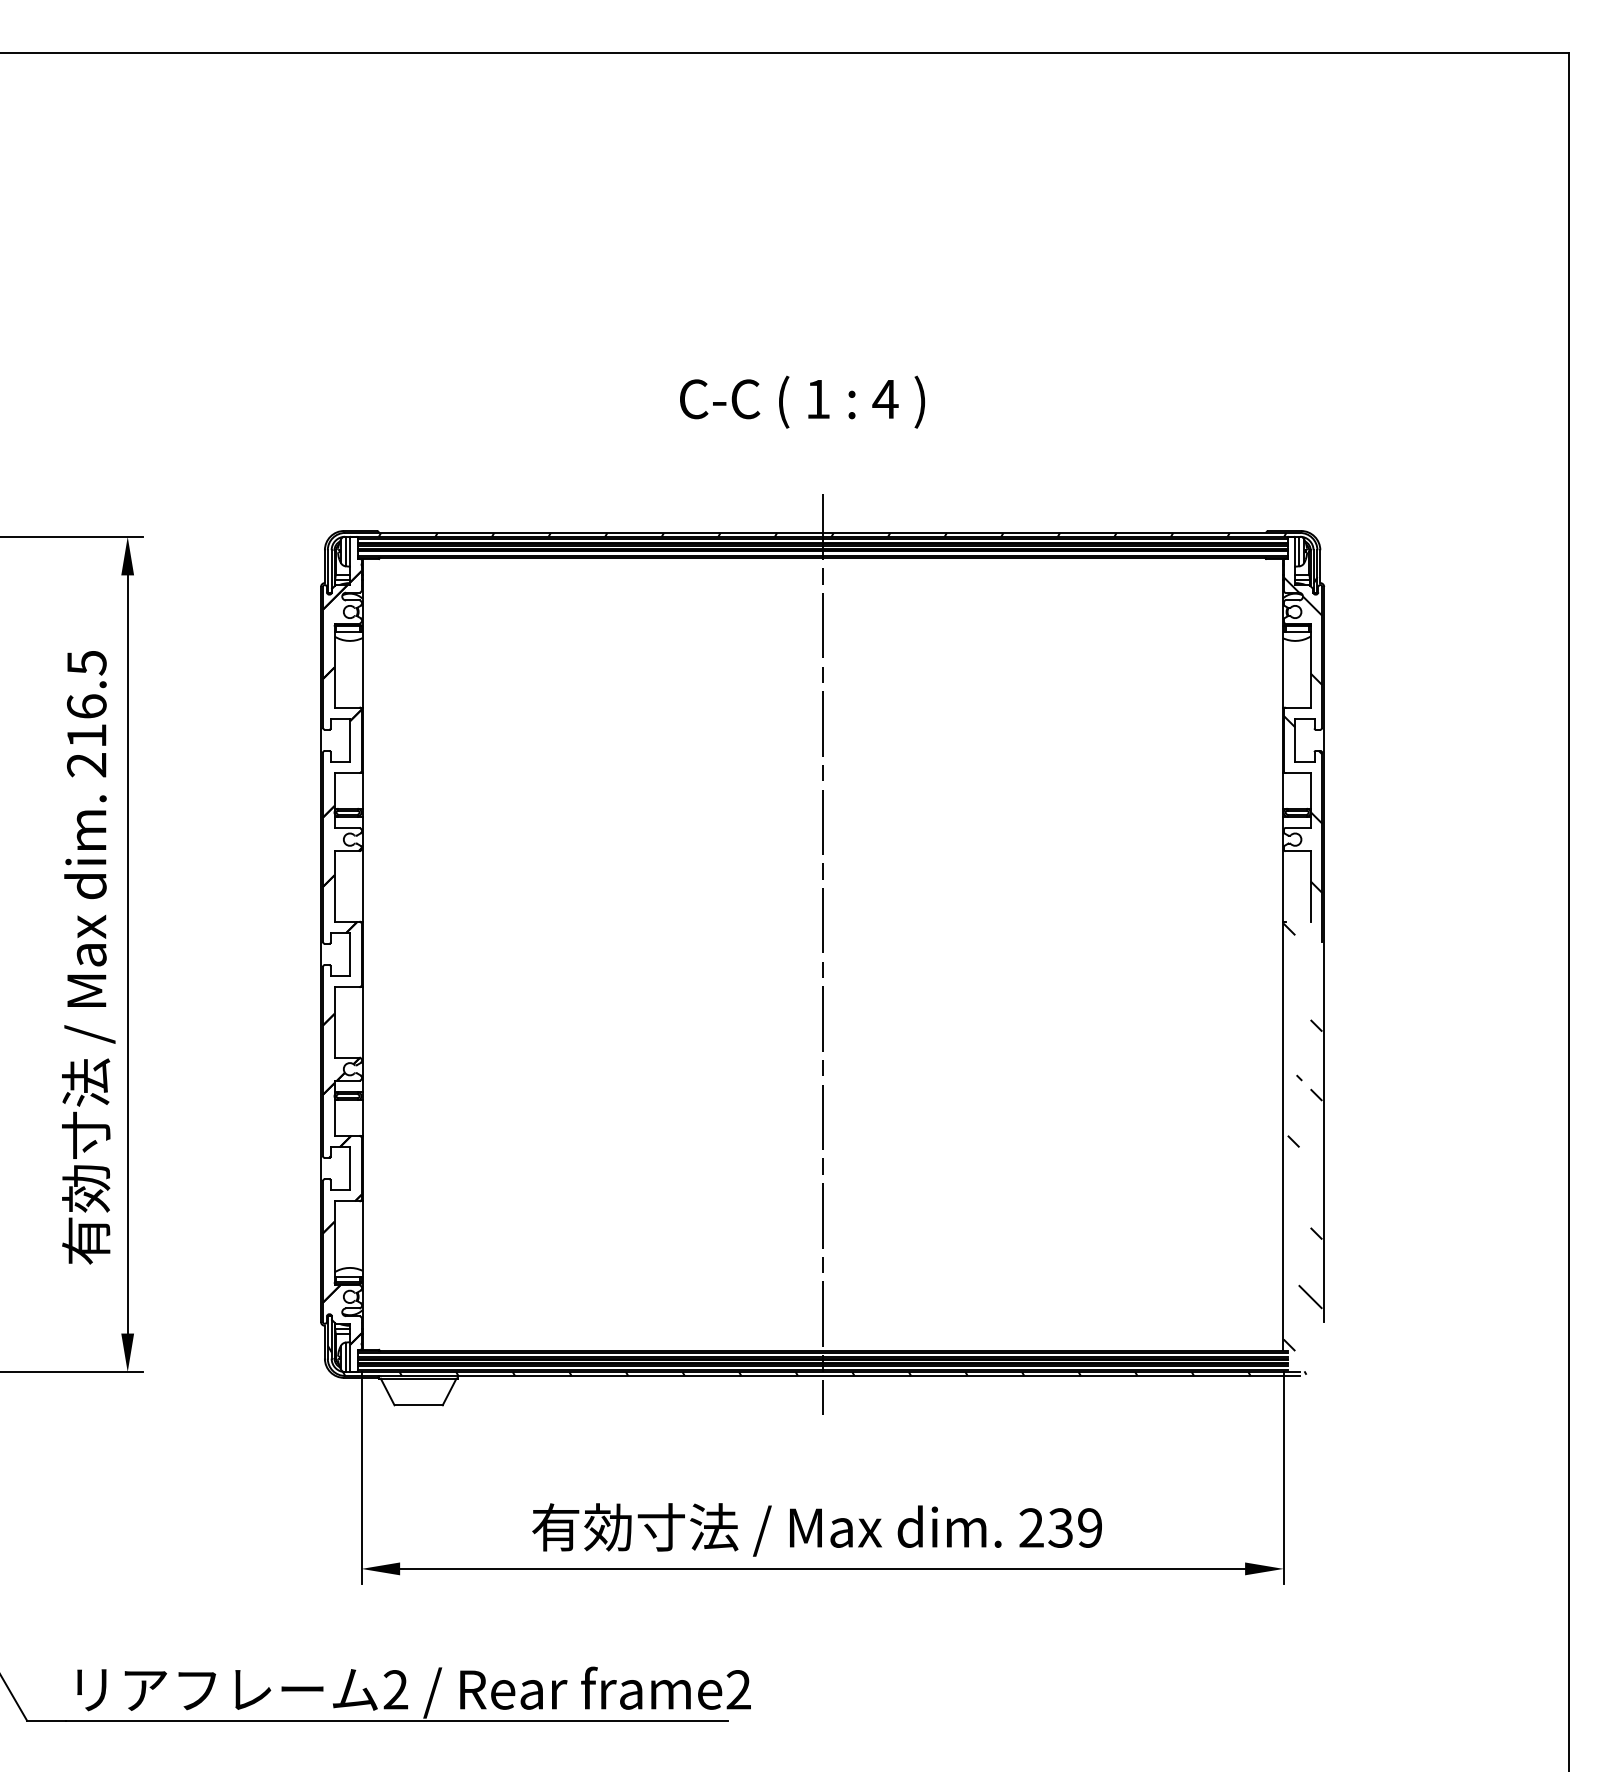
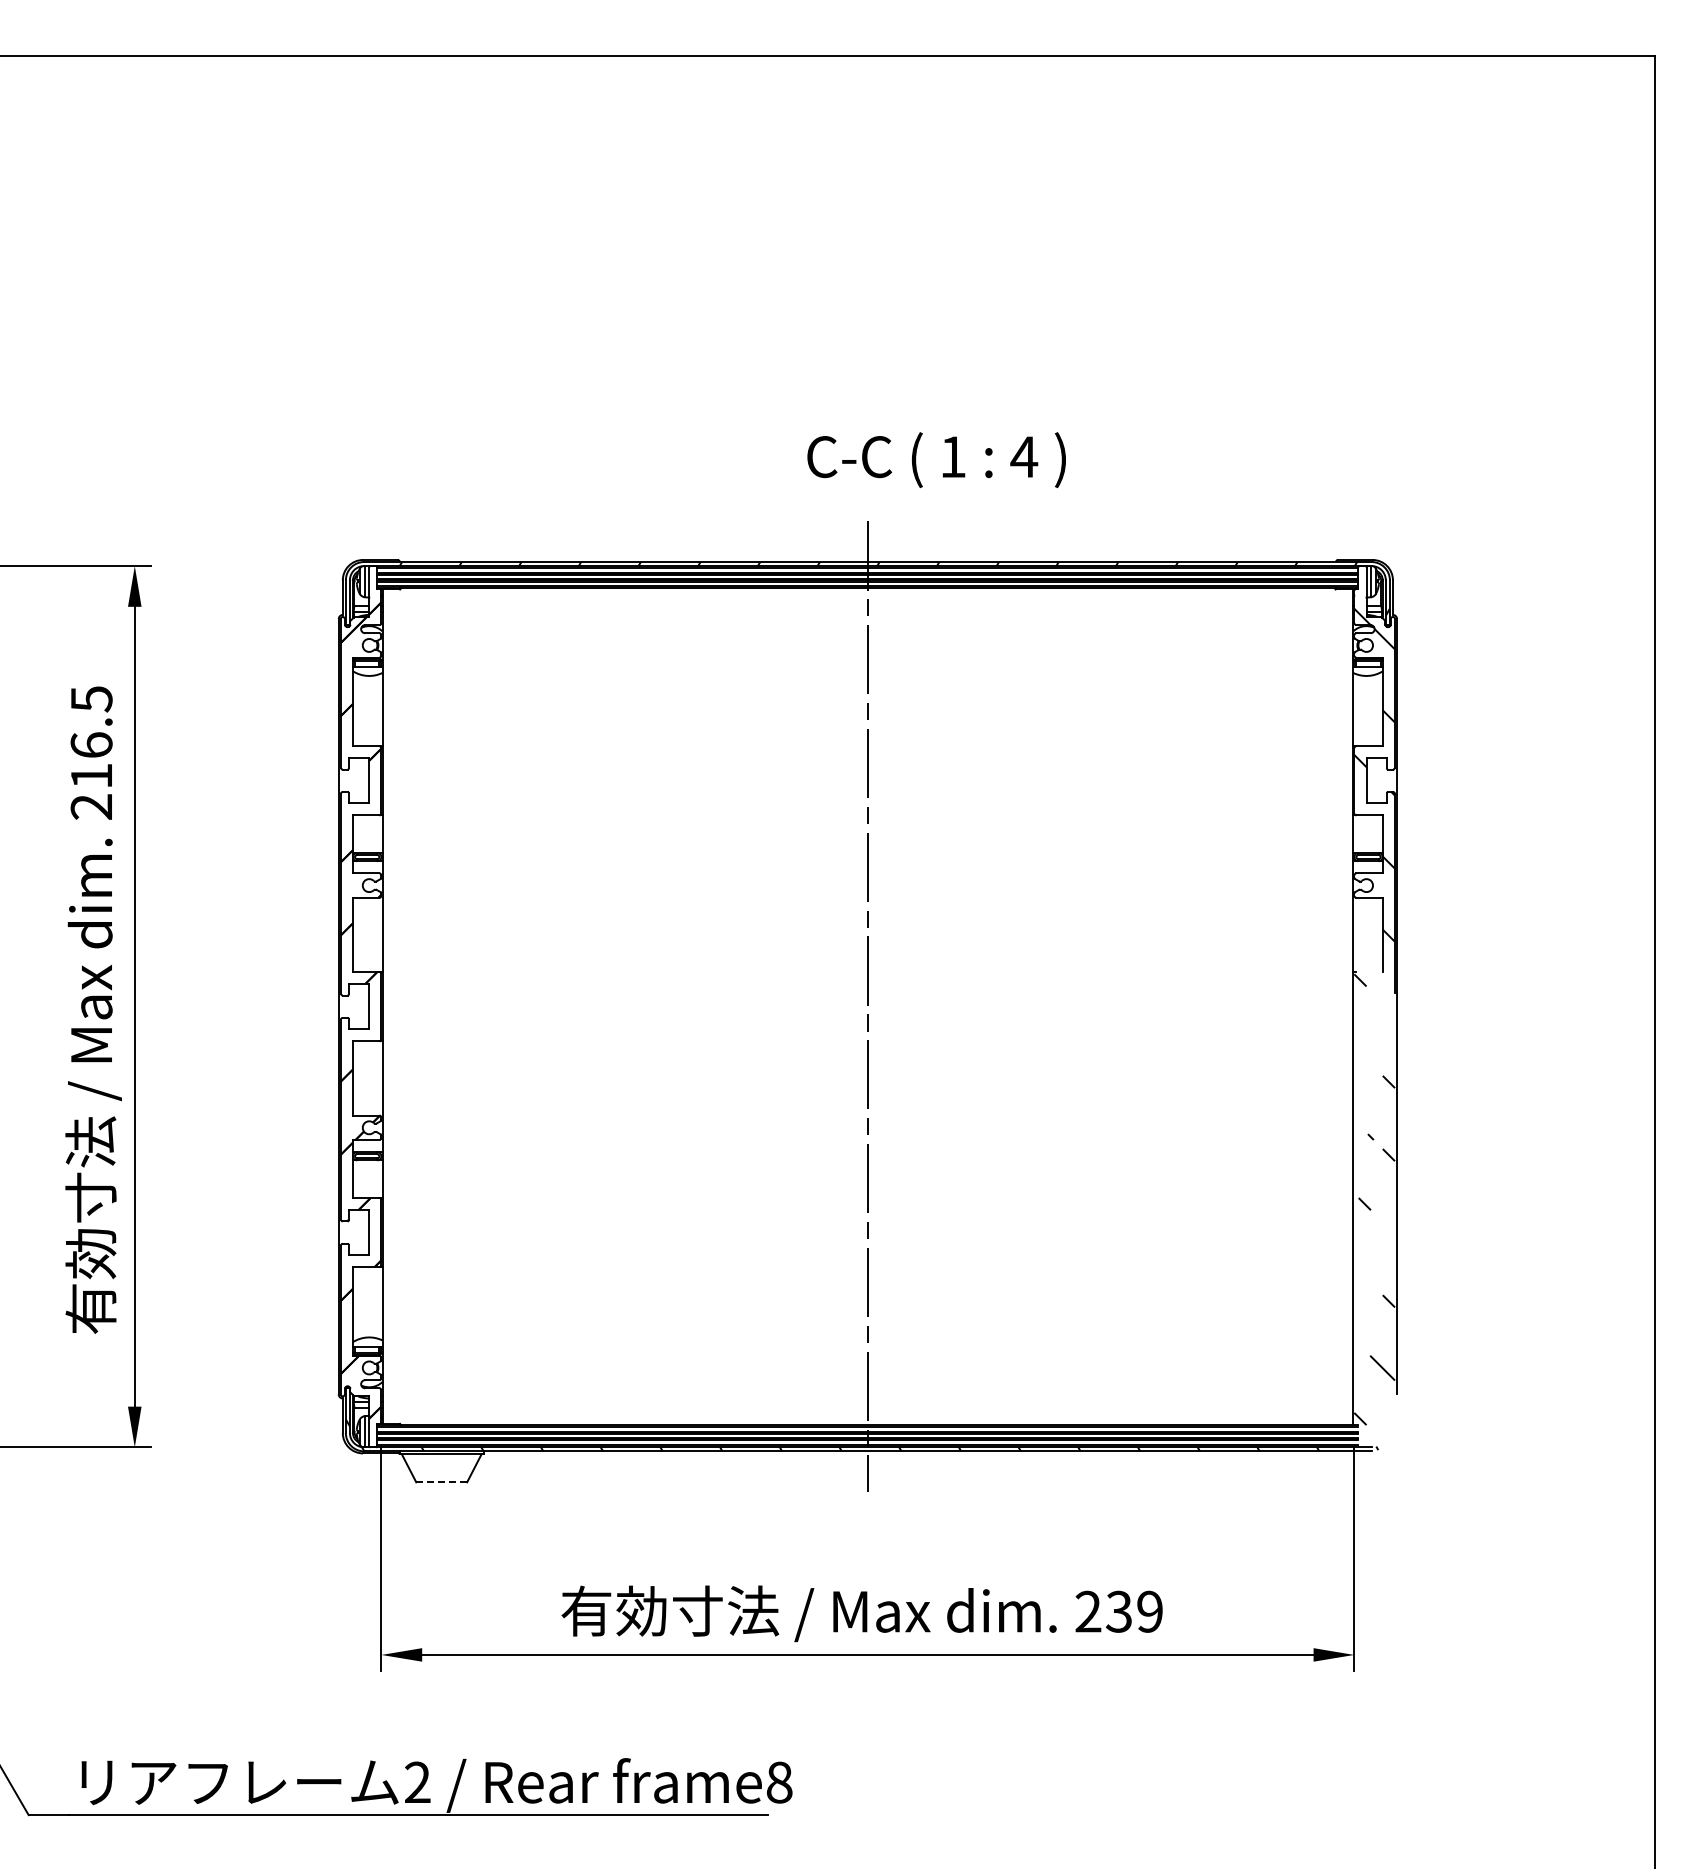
text: (802, 402) -> (936, 460), moved
line: (419, 1405) -> (442, 1482), solid -> dashed
text: (738, 1689) -> (779, 1782), frame2 -> frame8

